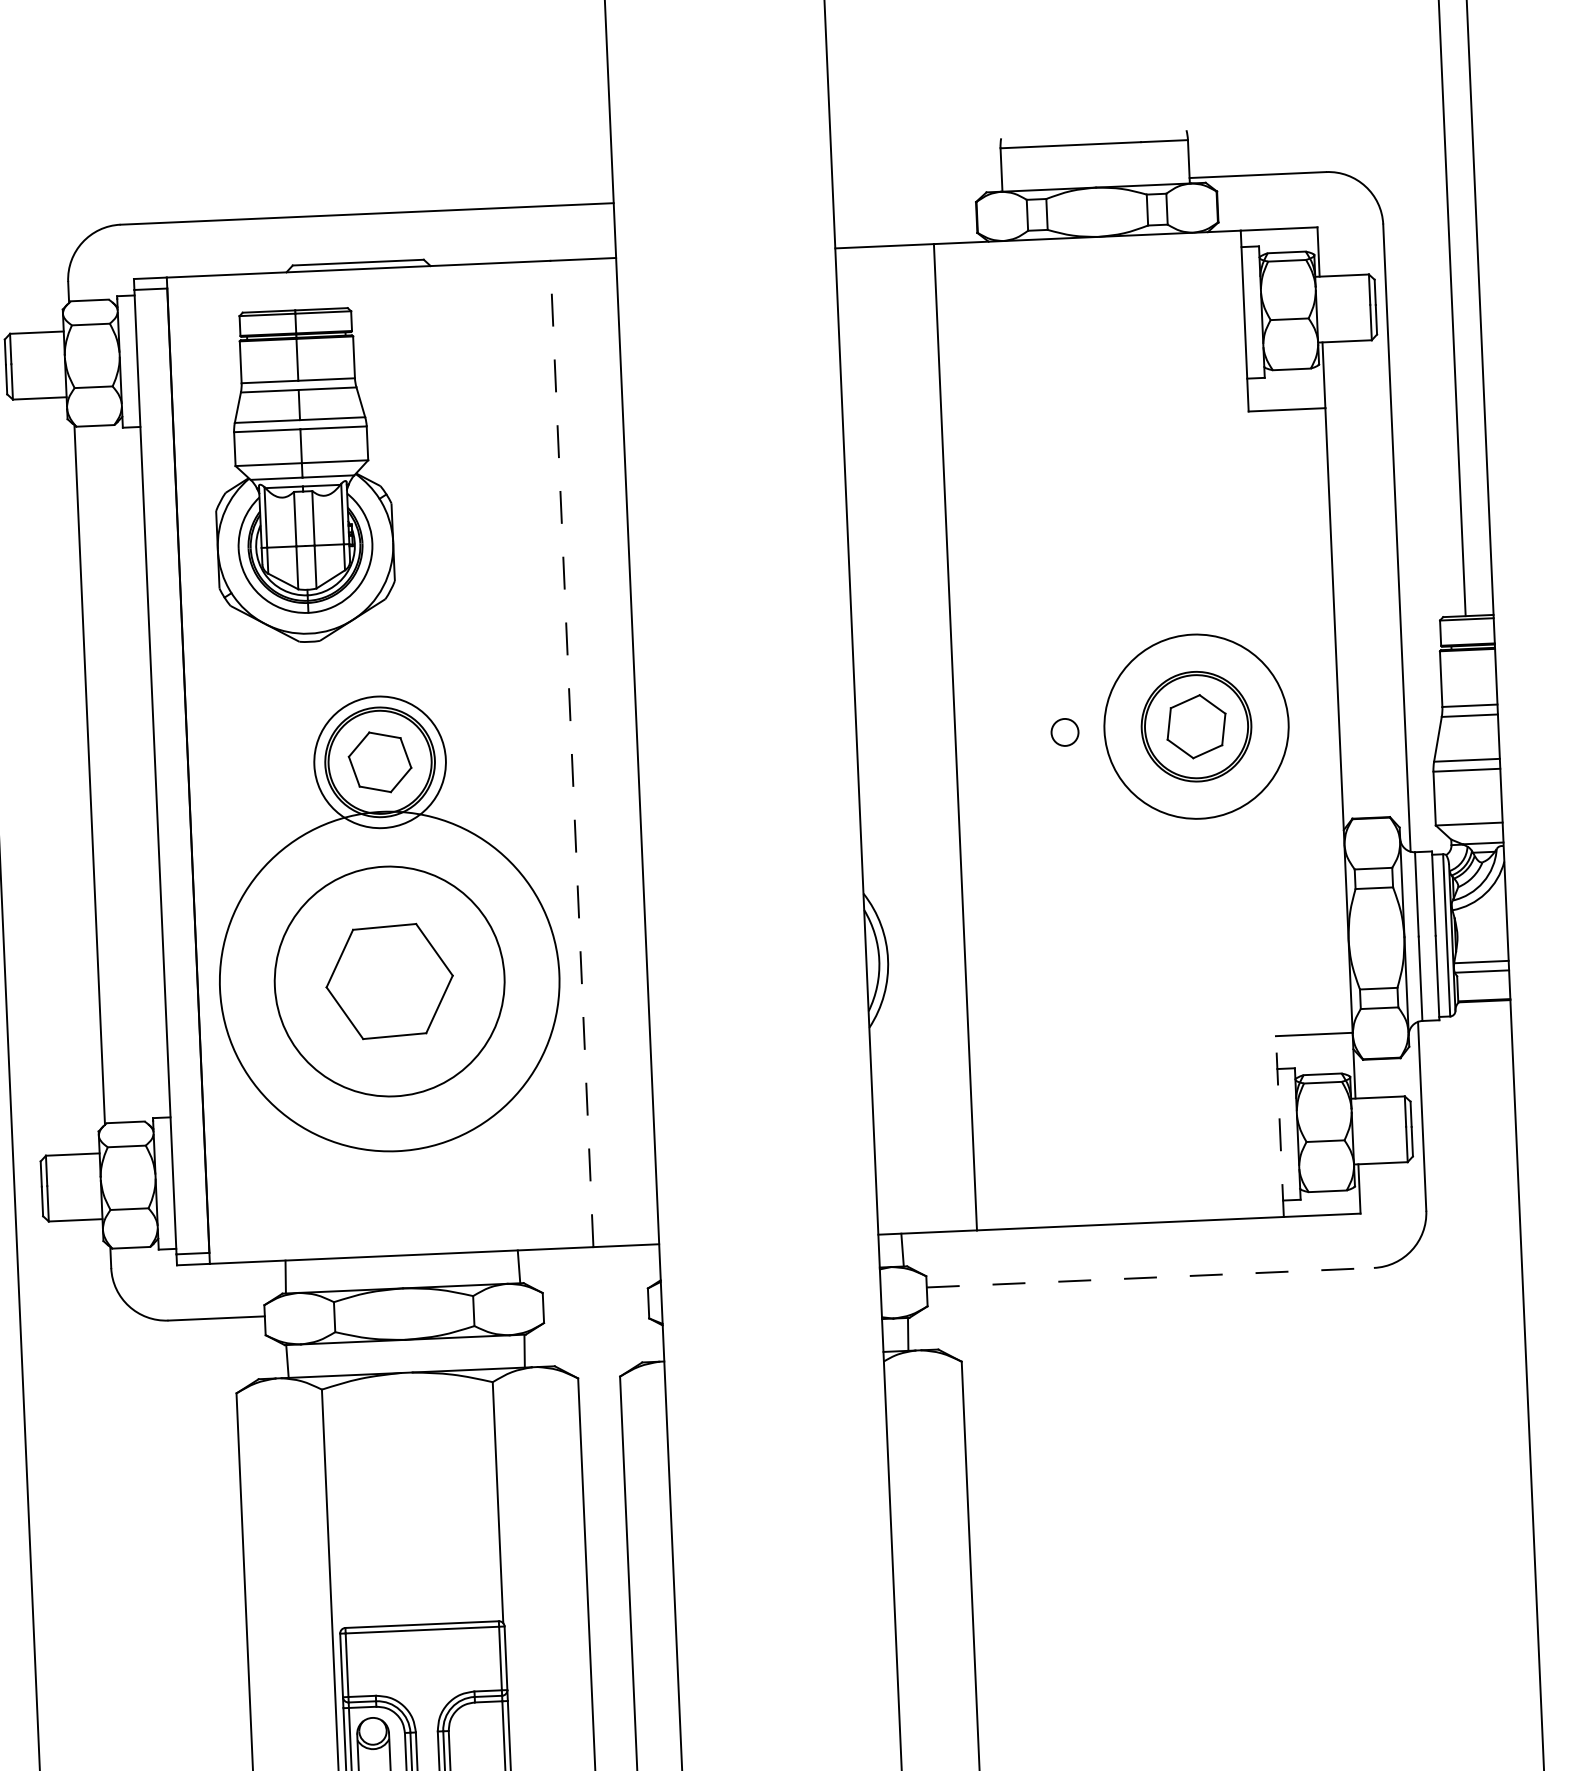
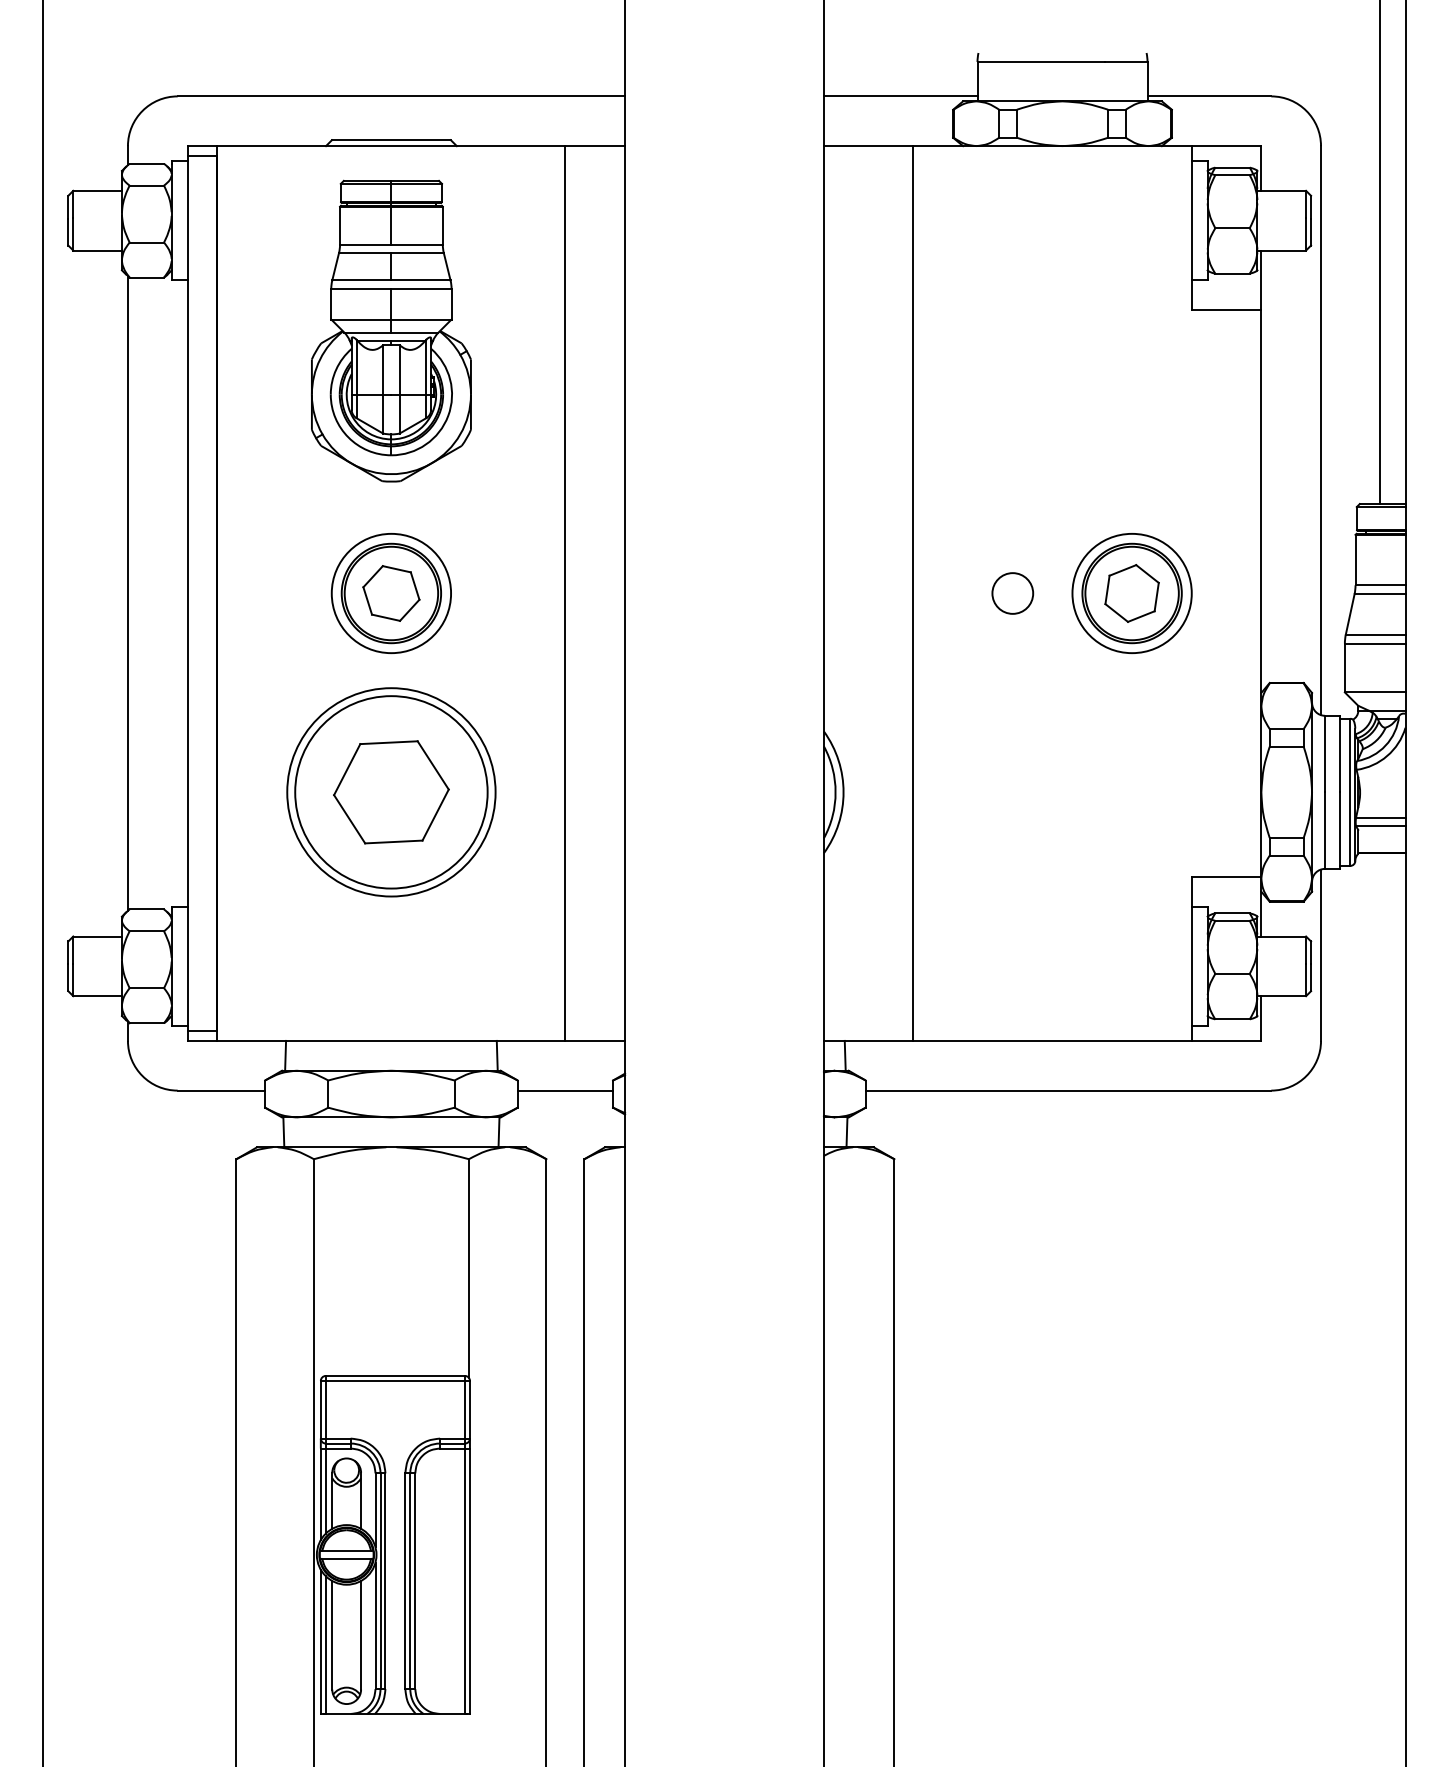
line: (917, 190) -> (900, 96), added
part: (302, 475) -> (391, 330), moved
circle: (1195, 726) -> (1131, 593), size x0.71
circle: (1064, 732) -> (1012, 593), size x1.67
line: (571, 753) -> (565, 593), dashed -> solid
circle: (389, 981) -> (391, 792), size x0.62
line: (1279, 1126) -> (1191, 958), dashed -> solid
line: (1150, 1277) -> (1068, 1090), dashed -> solid
line: (595, 1301) -> (565, 1090), added

